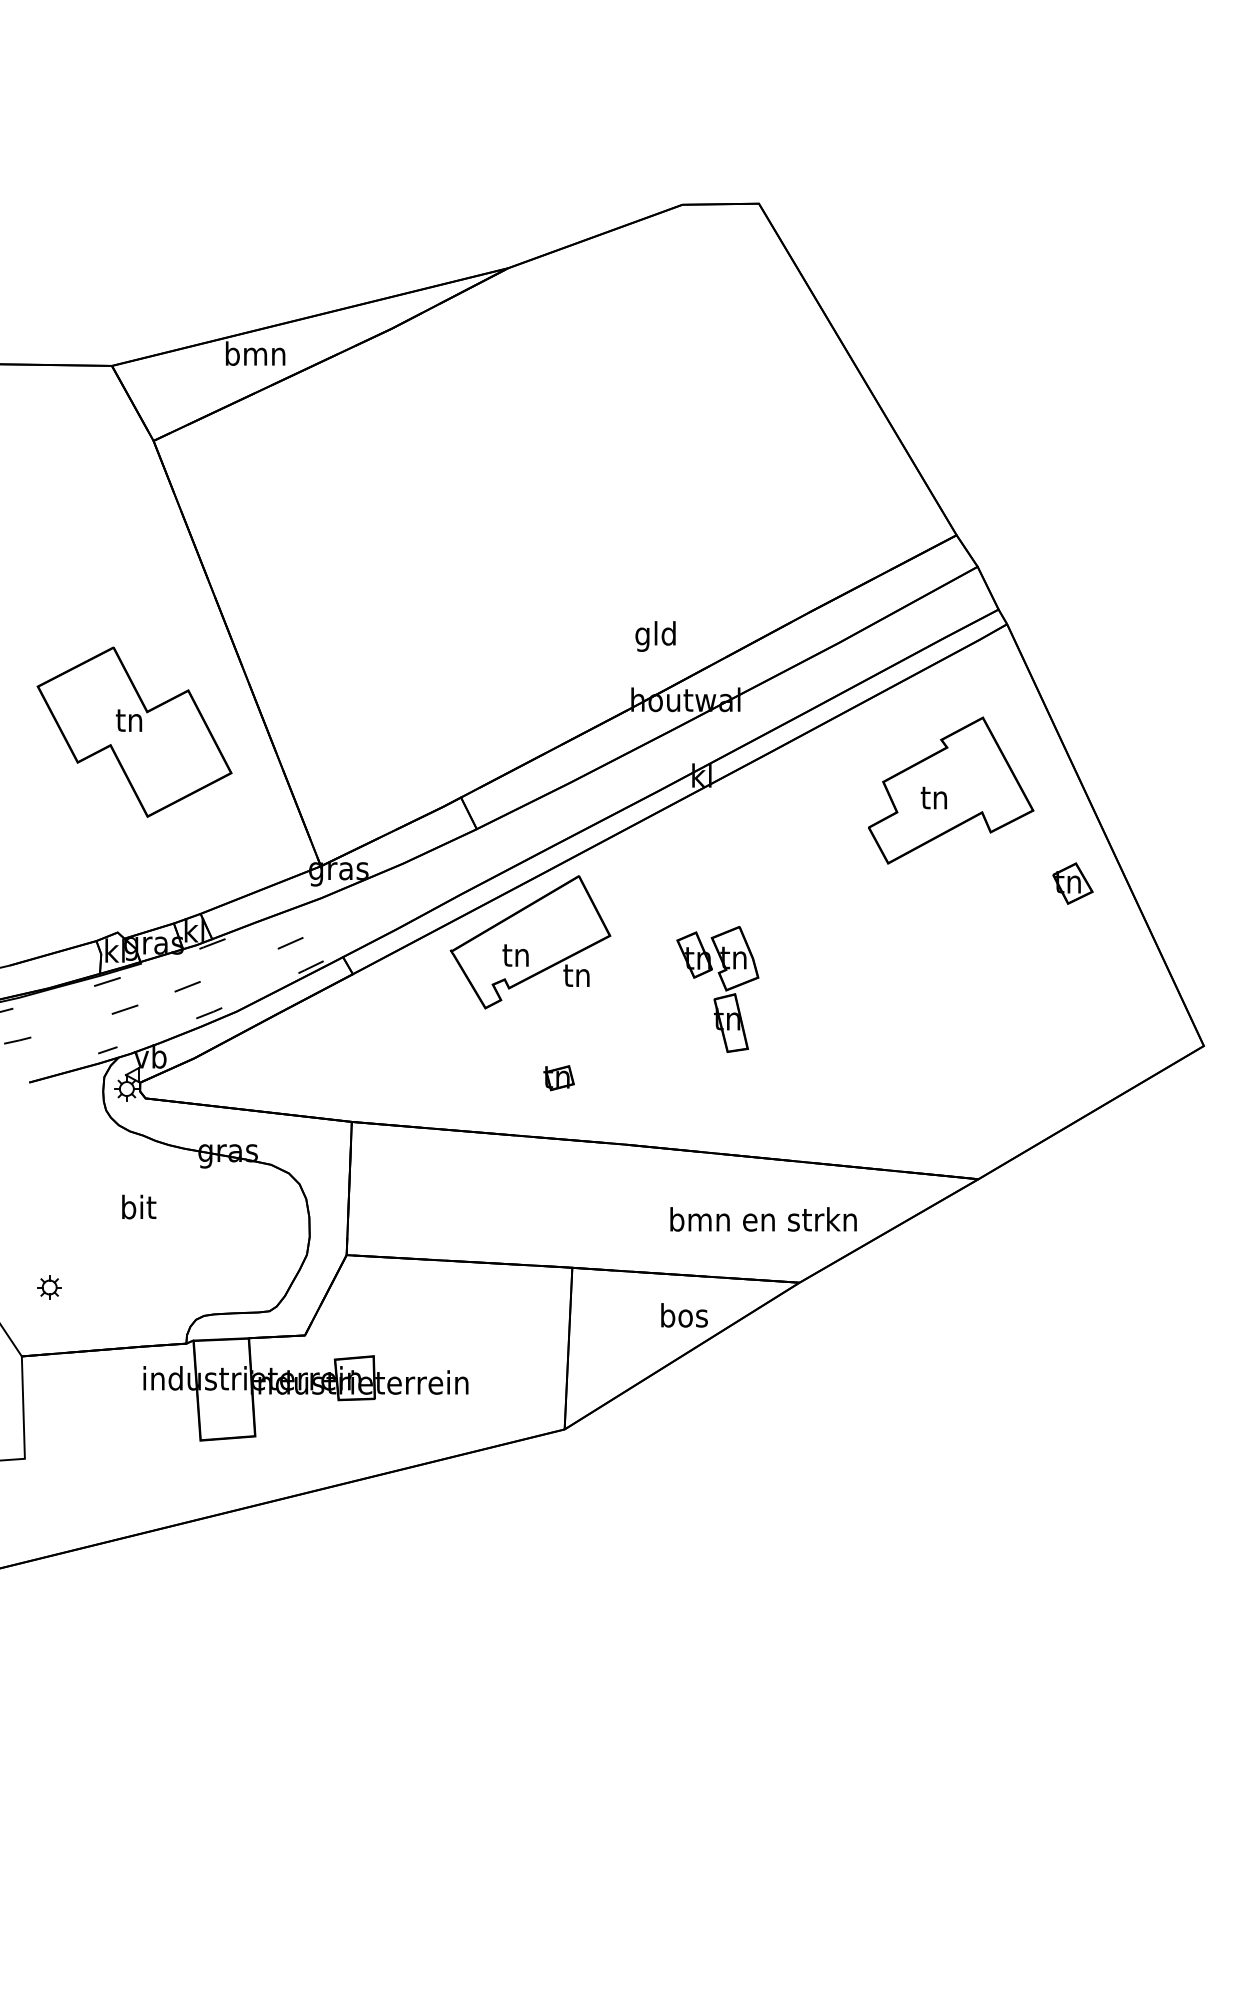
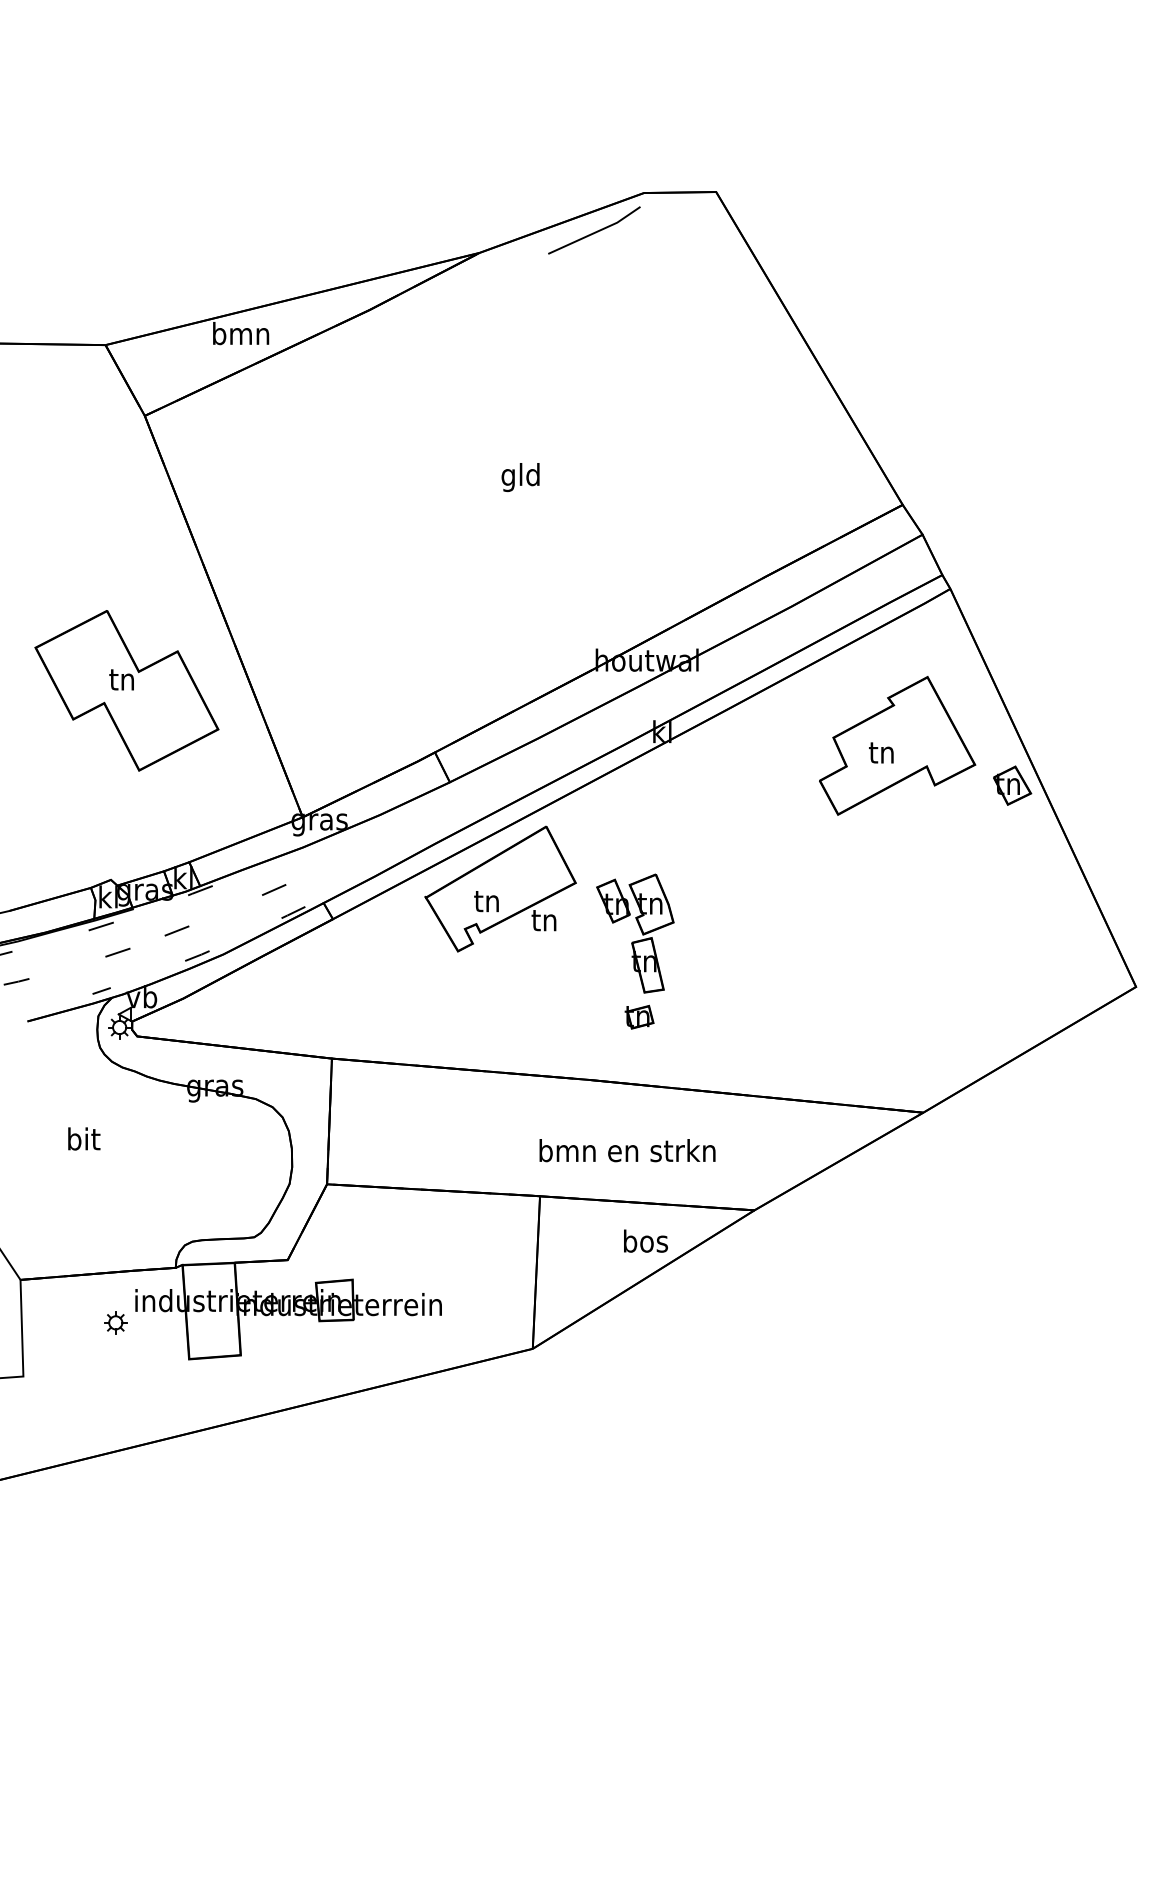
line: (631, 245) -> (595, 231), added
text: (655, 636) -> (520, 477), moved
part: (1072, 883) -> (1012, 785), moved
part: (717, 989) -> (635, 933), moved
part: (559, 1077) -> (639, 1016), moved
text: (139, 1206) -> (84, 1138), moved
text: (763, 1219) -> (627, 1150), moved
part: (49, 1287) -> (115, 1322), moved

